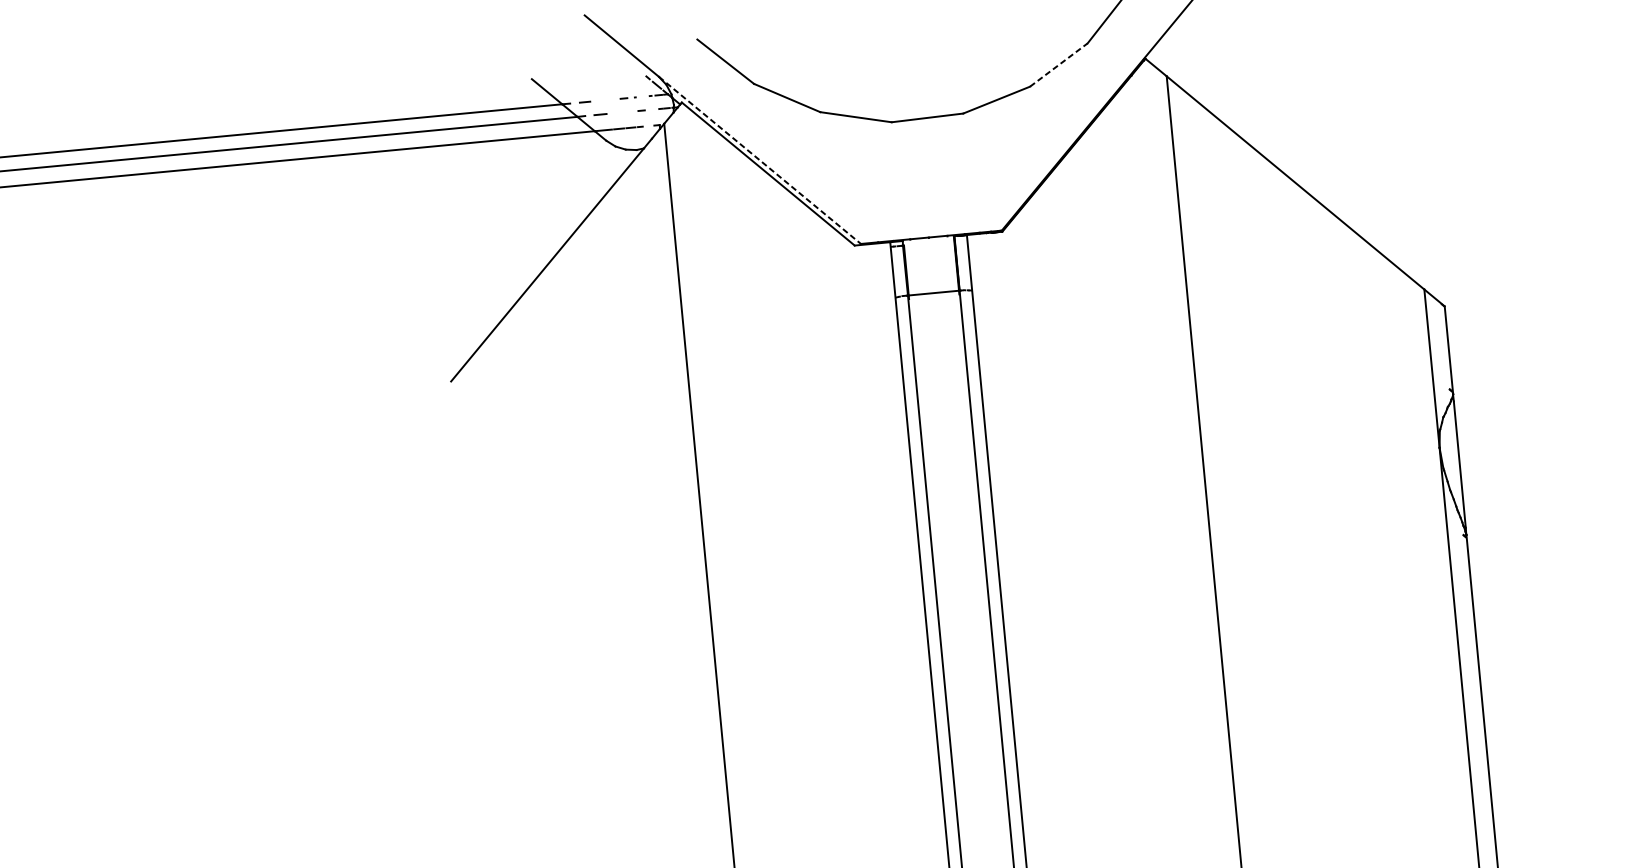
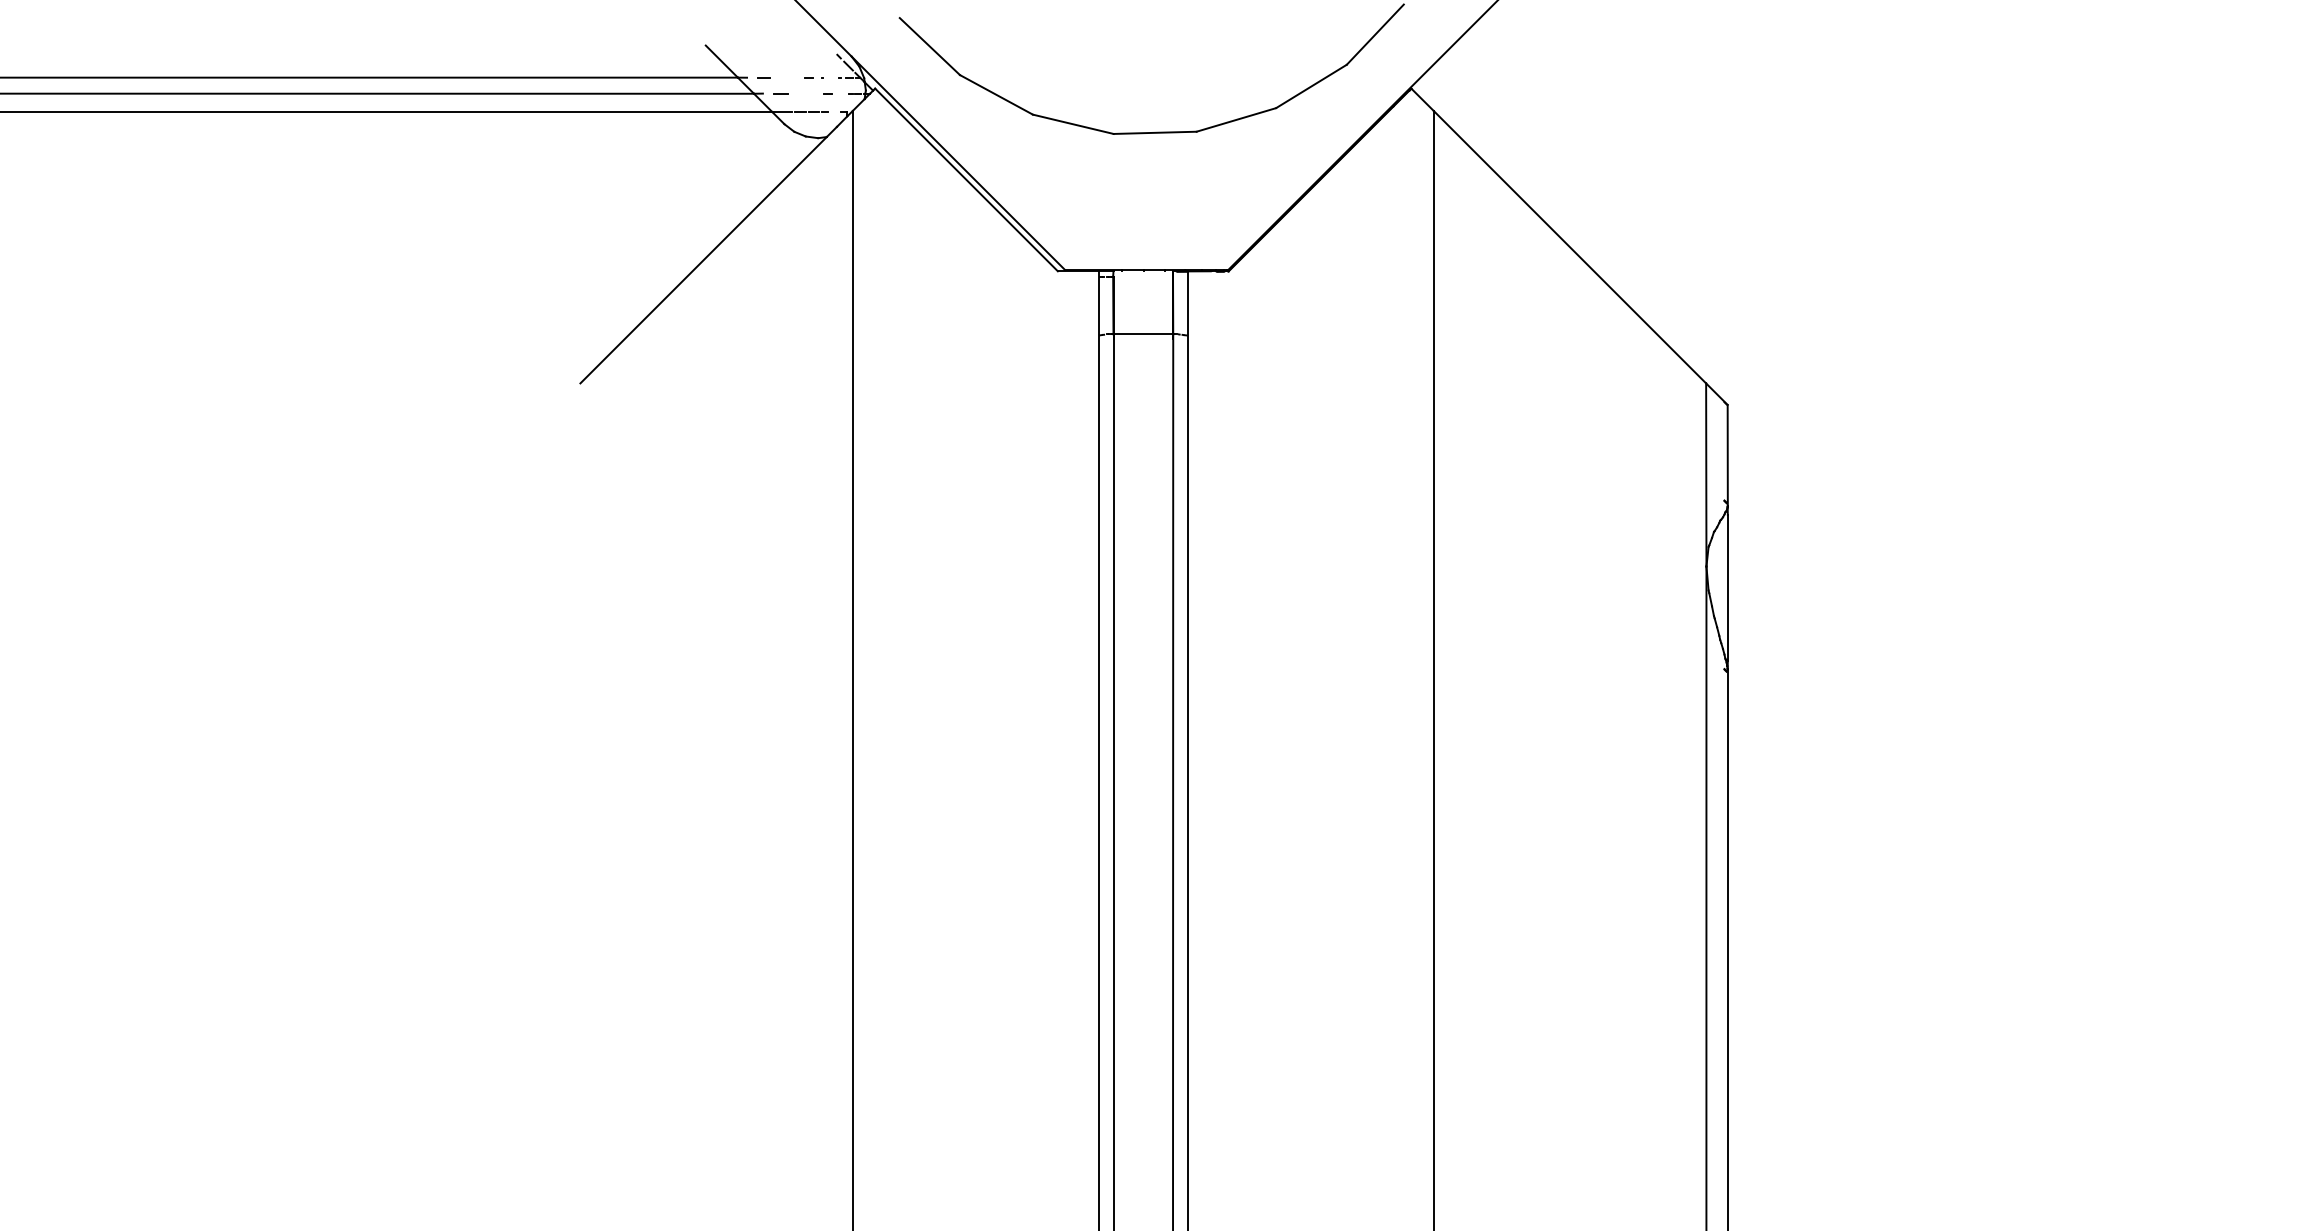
line: (1058, 65) -> (1311, 86), dashed -> solid
line: (760, 160) -> (958, 163), dashed -> solid

